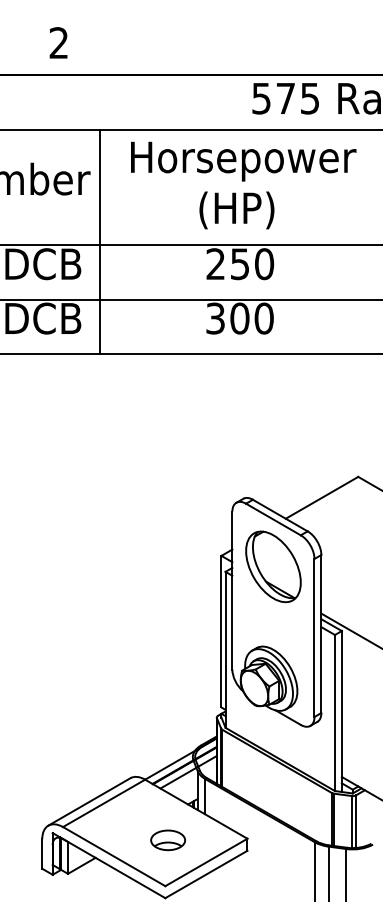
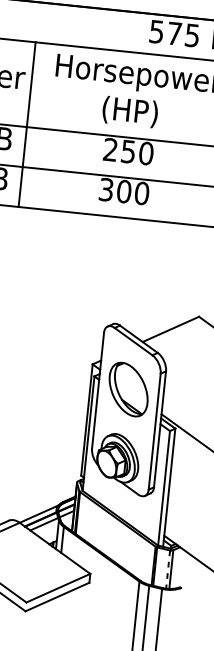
part: (273, 566) -> (128, 389), moved
line: (351, 822) -> (167, 569), solid -> dashed
part: (167, 840) -> (31, 569), removed

